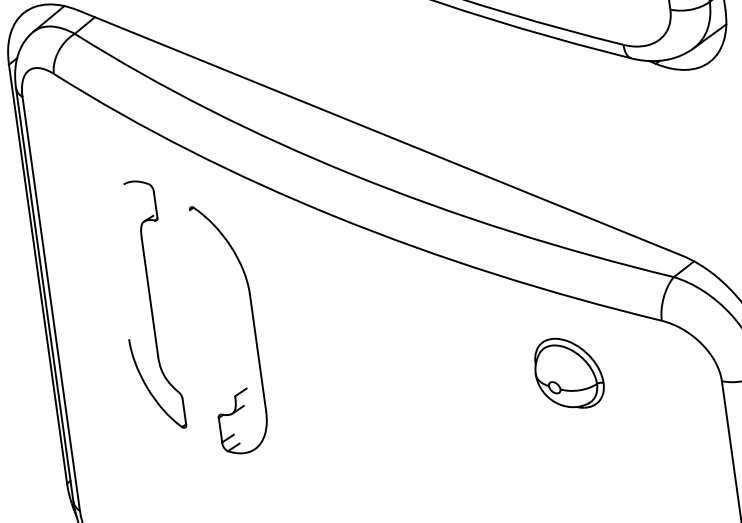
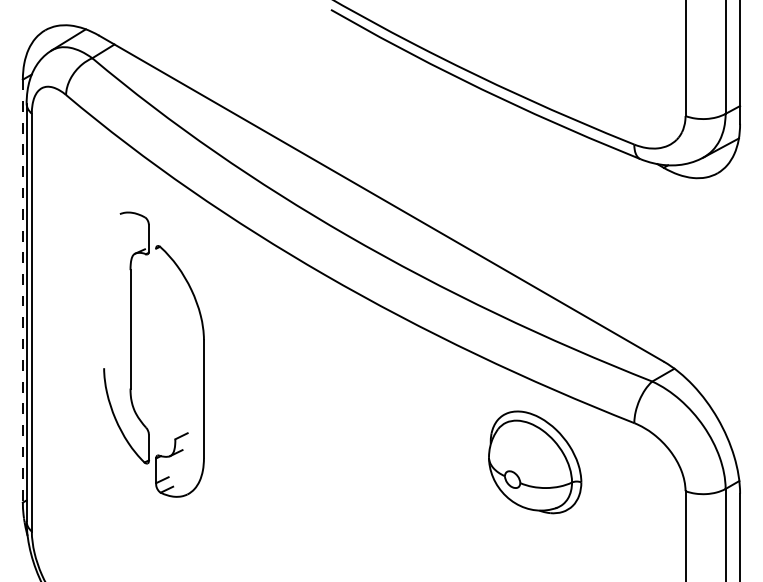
line: (37, 274) -> (22, 291), solid -> dashed
part: (253, 325) -> (203, 371), moved
part: (568, 373) -> (534, 462), size x1.4

